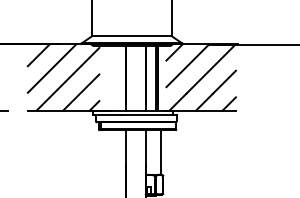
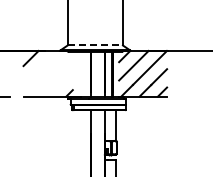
line: (132, 36) -> (95, 45), solid -> dashed
line: (51, 68) -> (39, 67), removed
line: (66, 78) -> (50, 74), removed
line: (80, 91) -> (59, 83), removed

